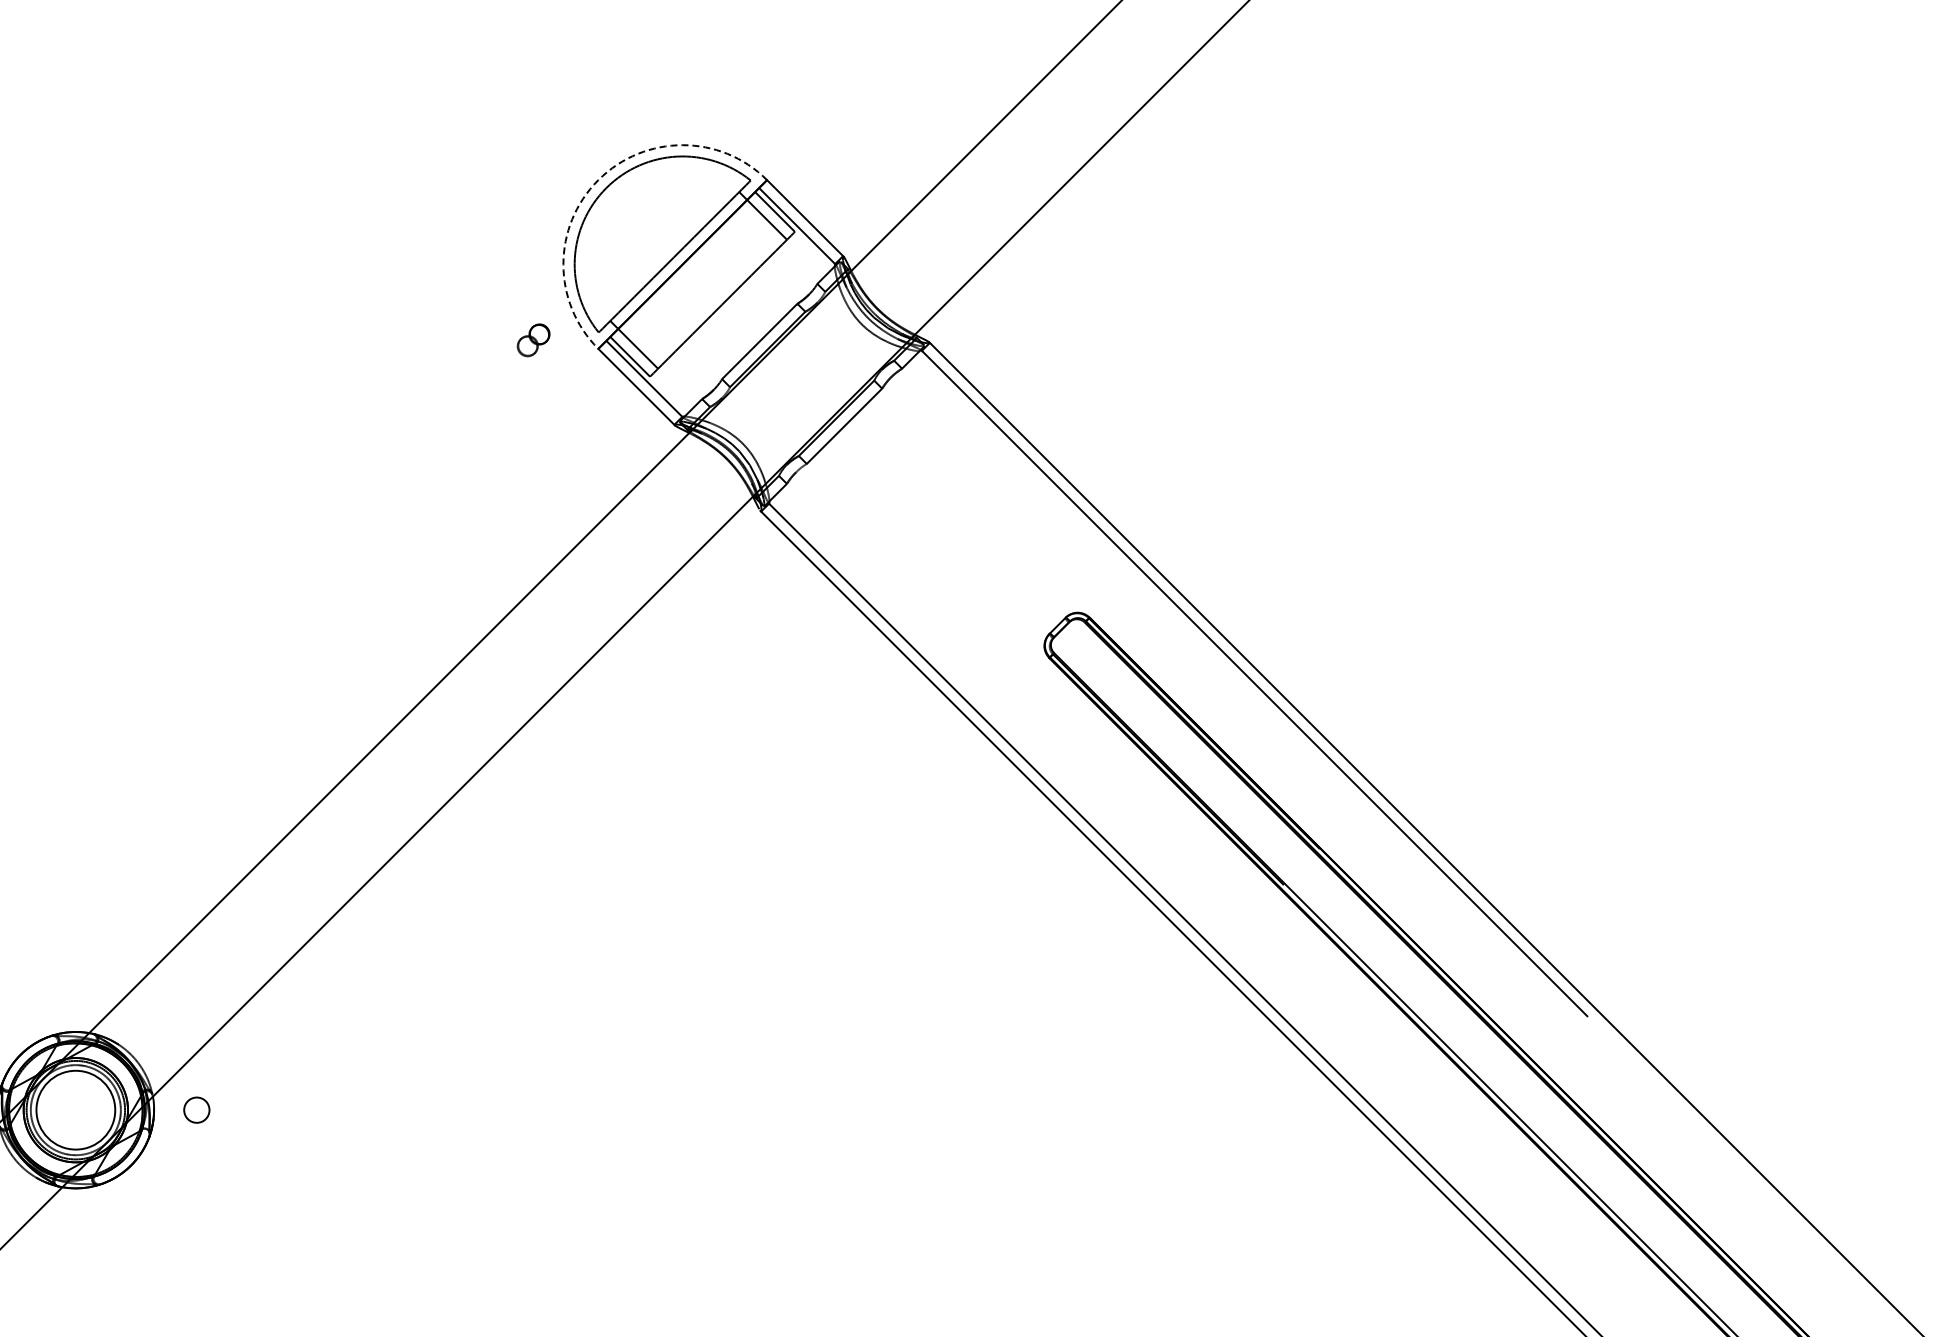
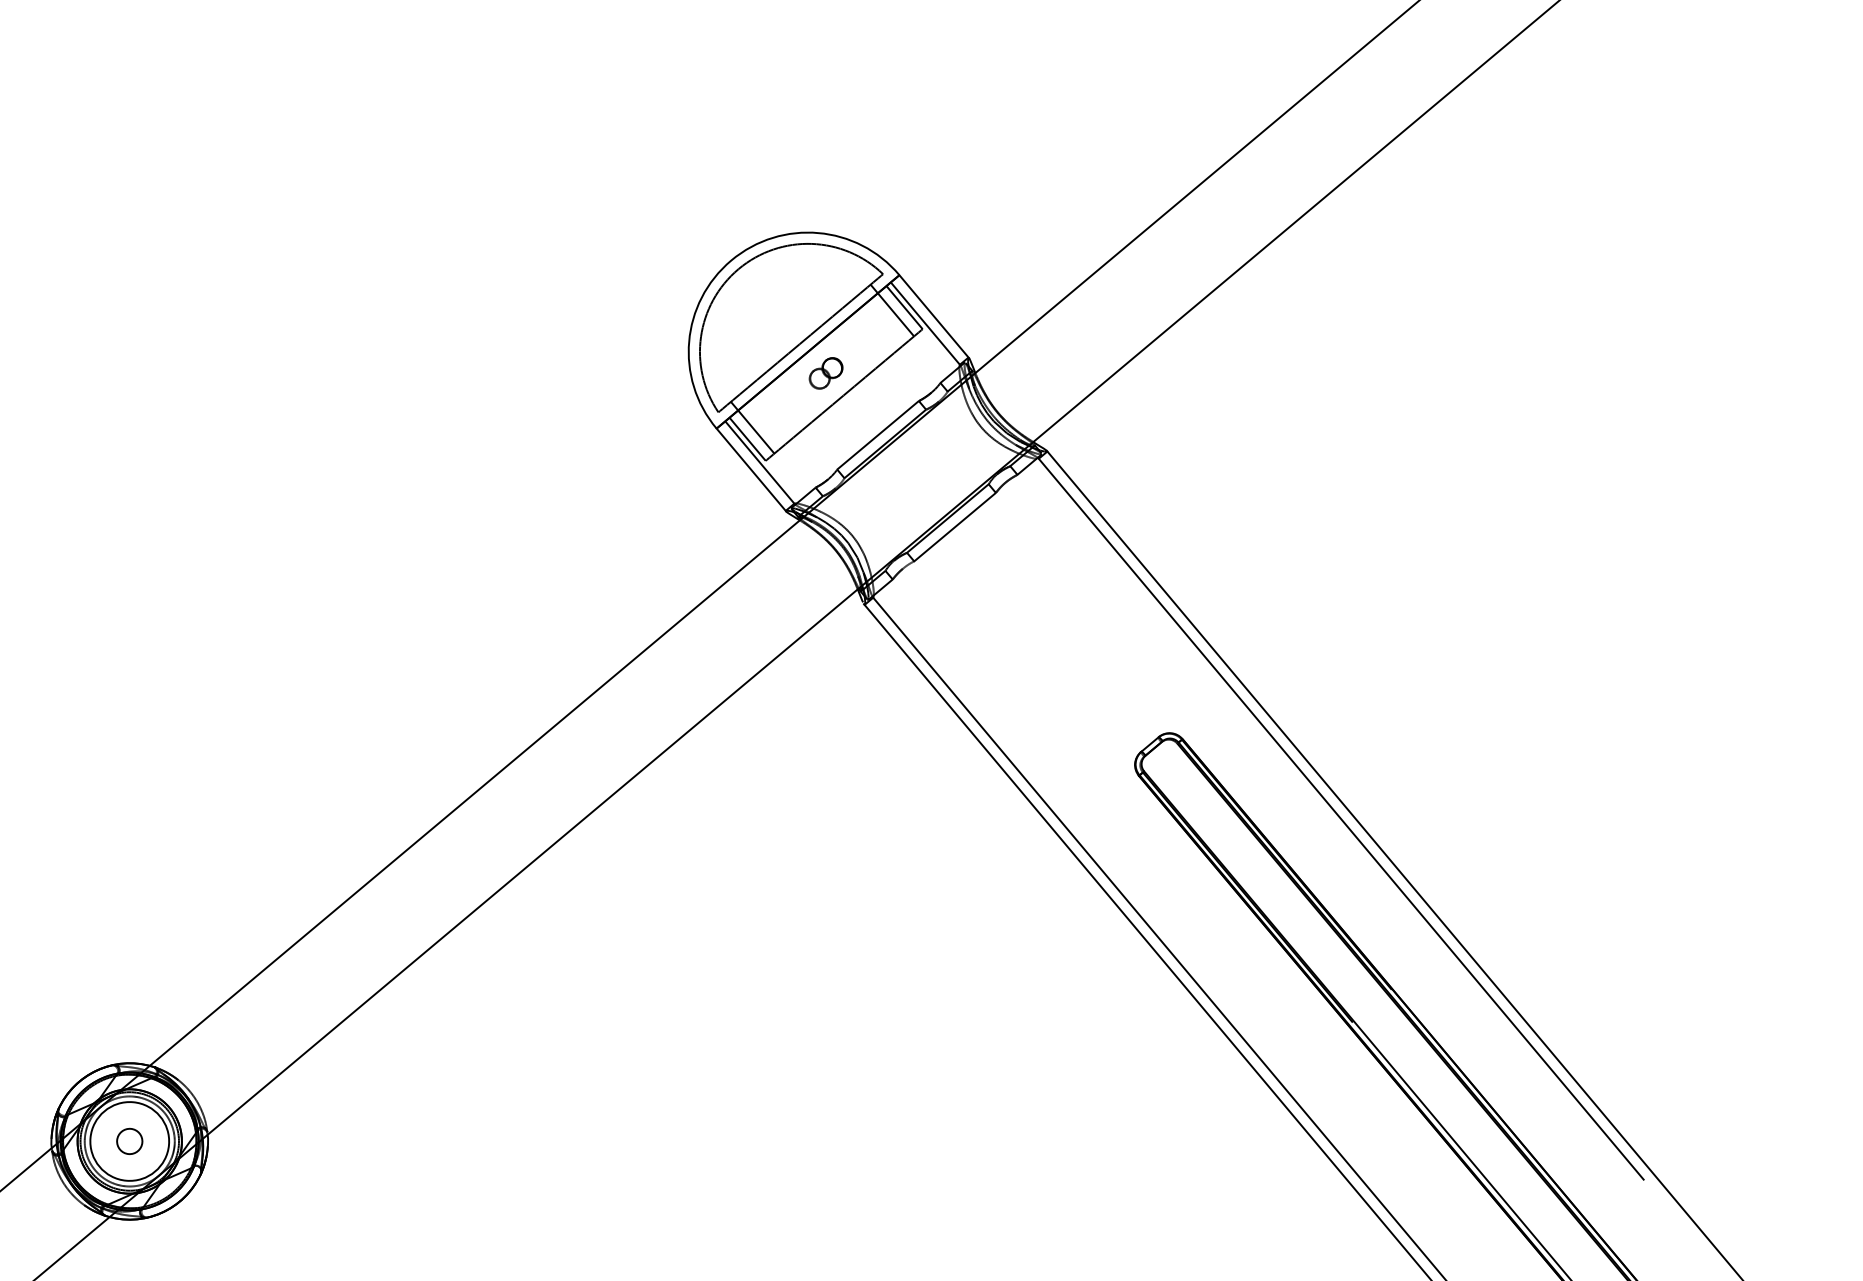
arc: (598, 180) -> (731, 260), dashed -> solid
part: (533, 340) -> (825, 373), moved
circle: (196, 1109) -> (129, 1140), moved

